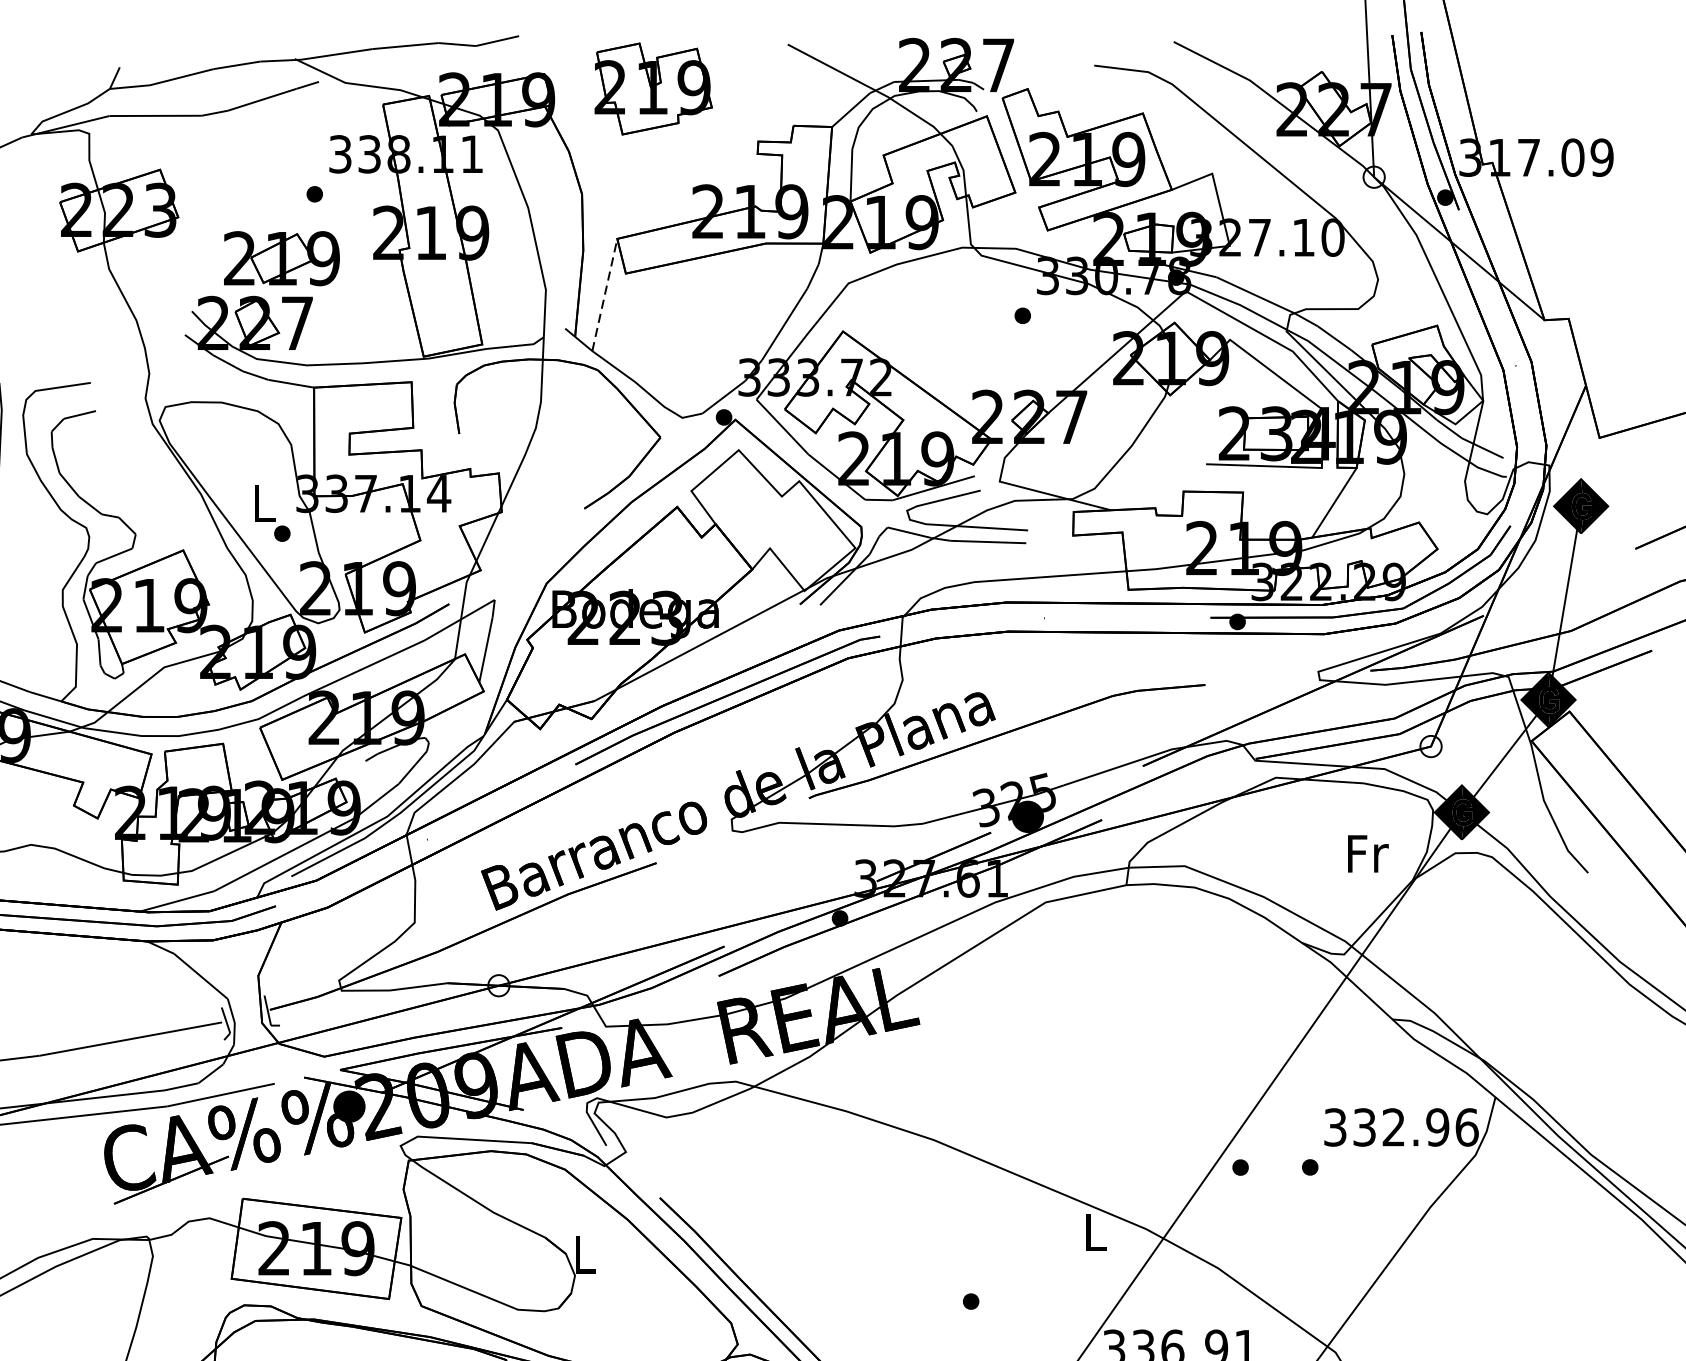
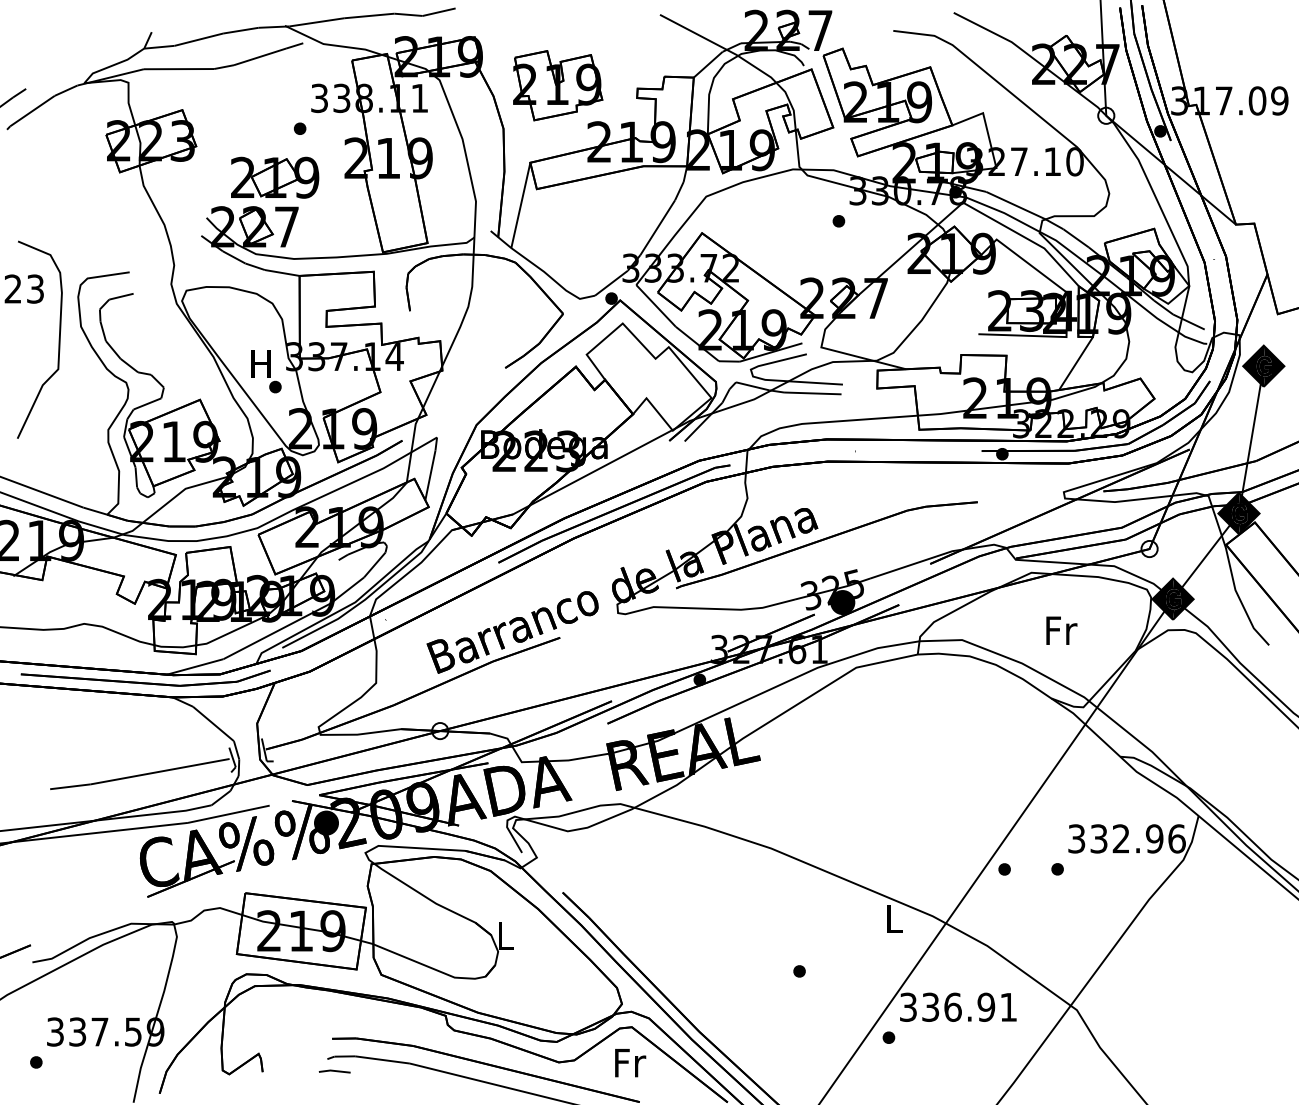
part: (654, 88) -> (558, 85), moved
line: (604, 295) -> (520, 205), dashed -> solid
text: (262, 502) -> (260, 363), L -> H
text: (1367, 853) -> (1061, 630), moved

